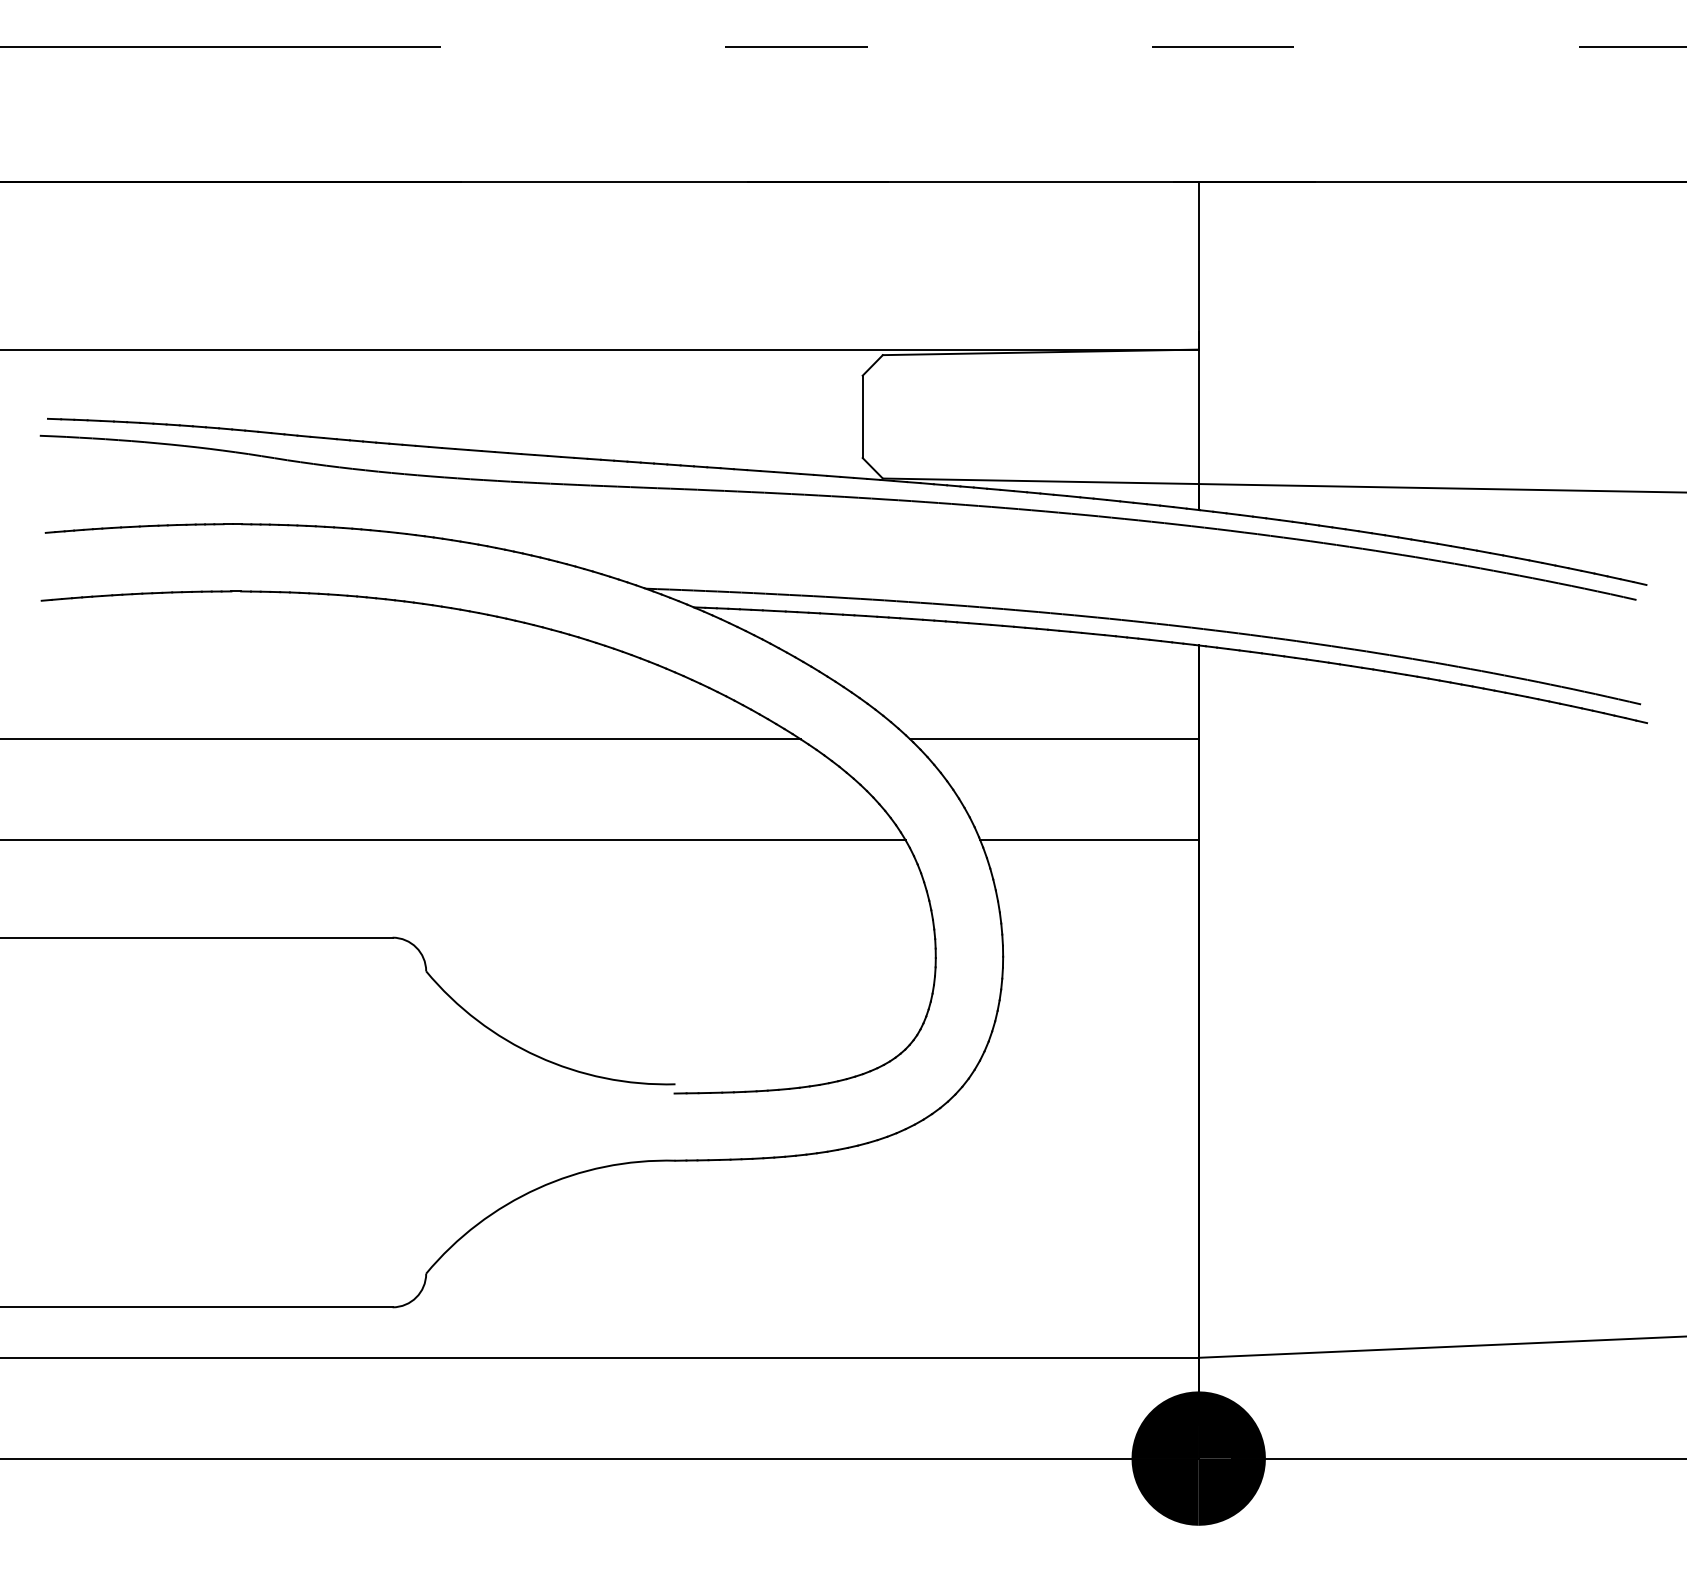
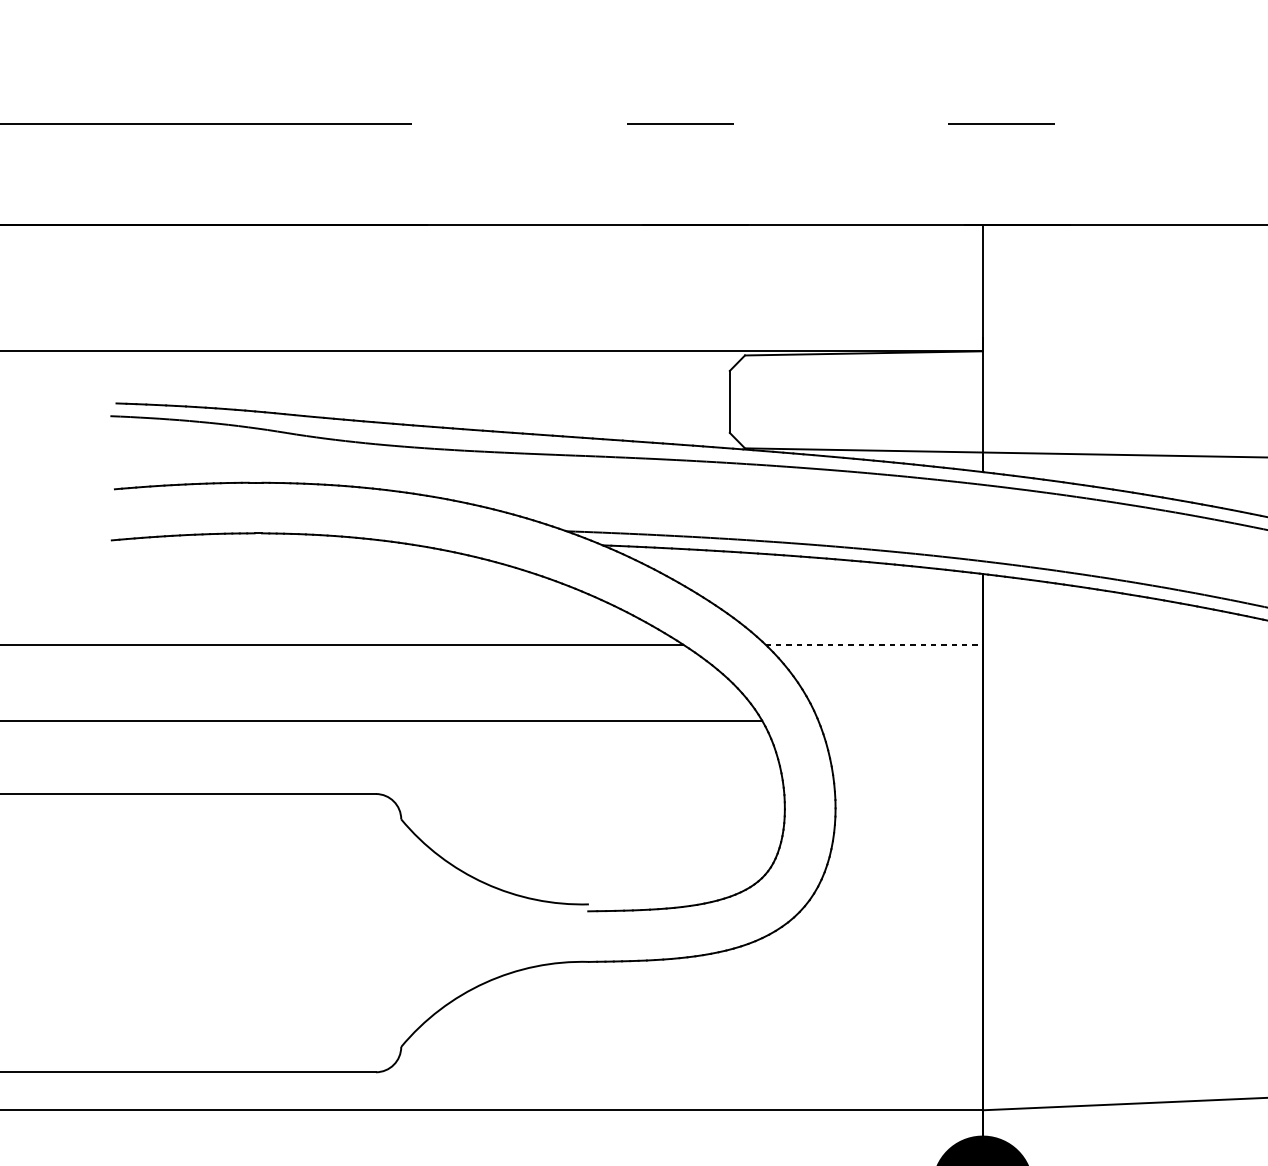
line: (1055, 739) -> (874, 644), solid -> dashed
line: (1089, 840) -> (900, 720), removed

